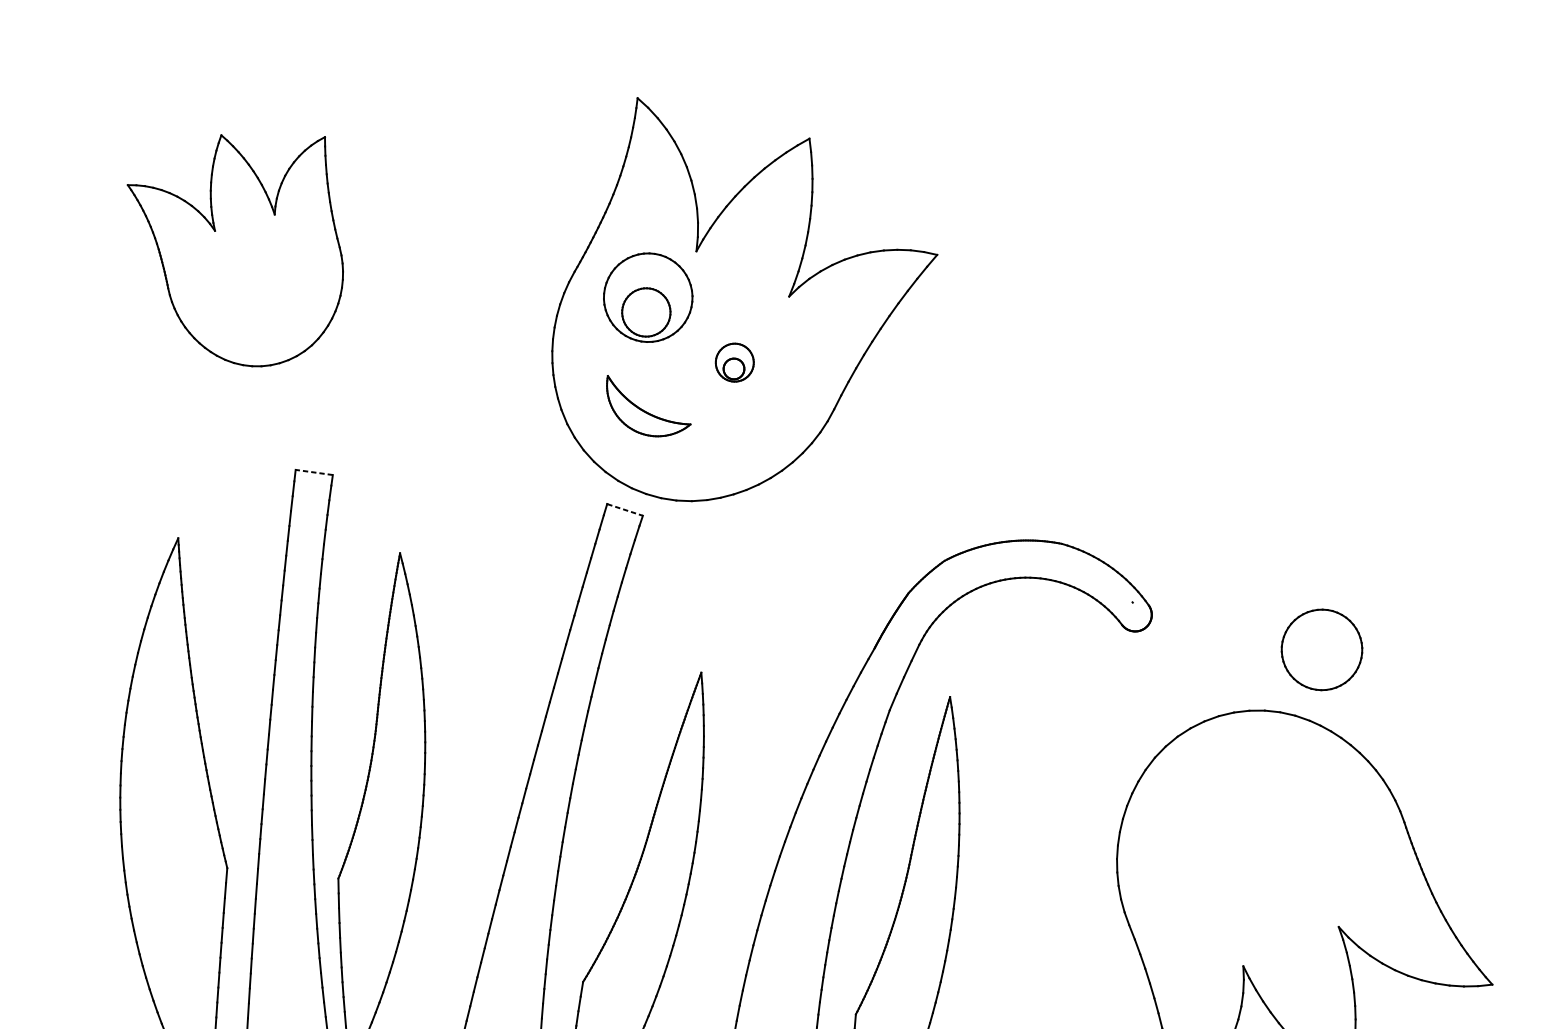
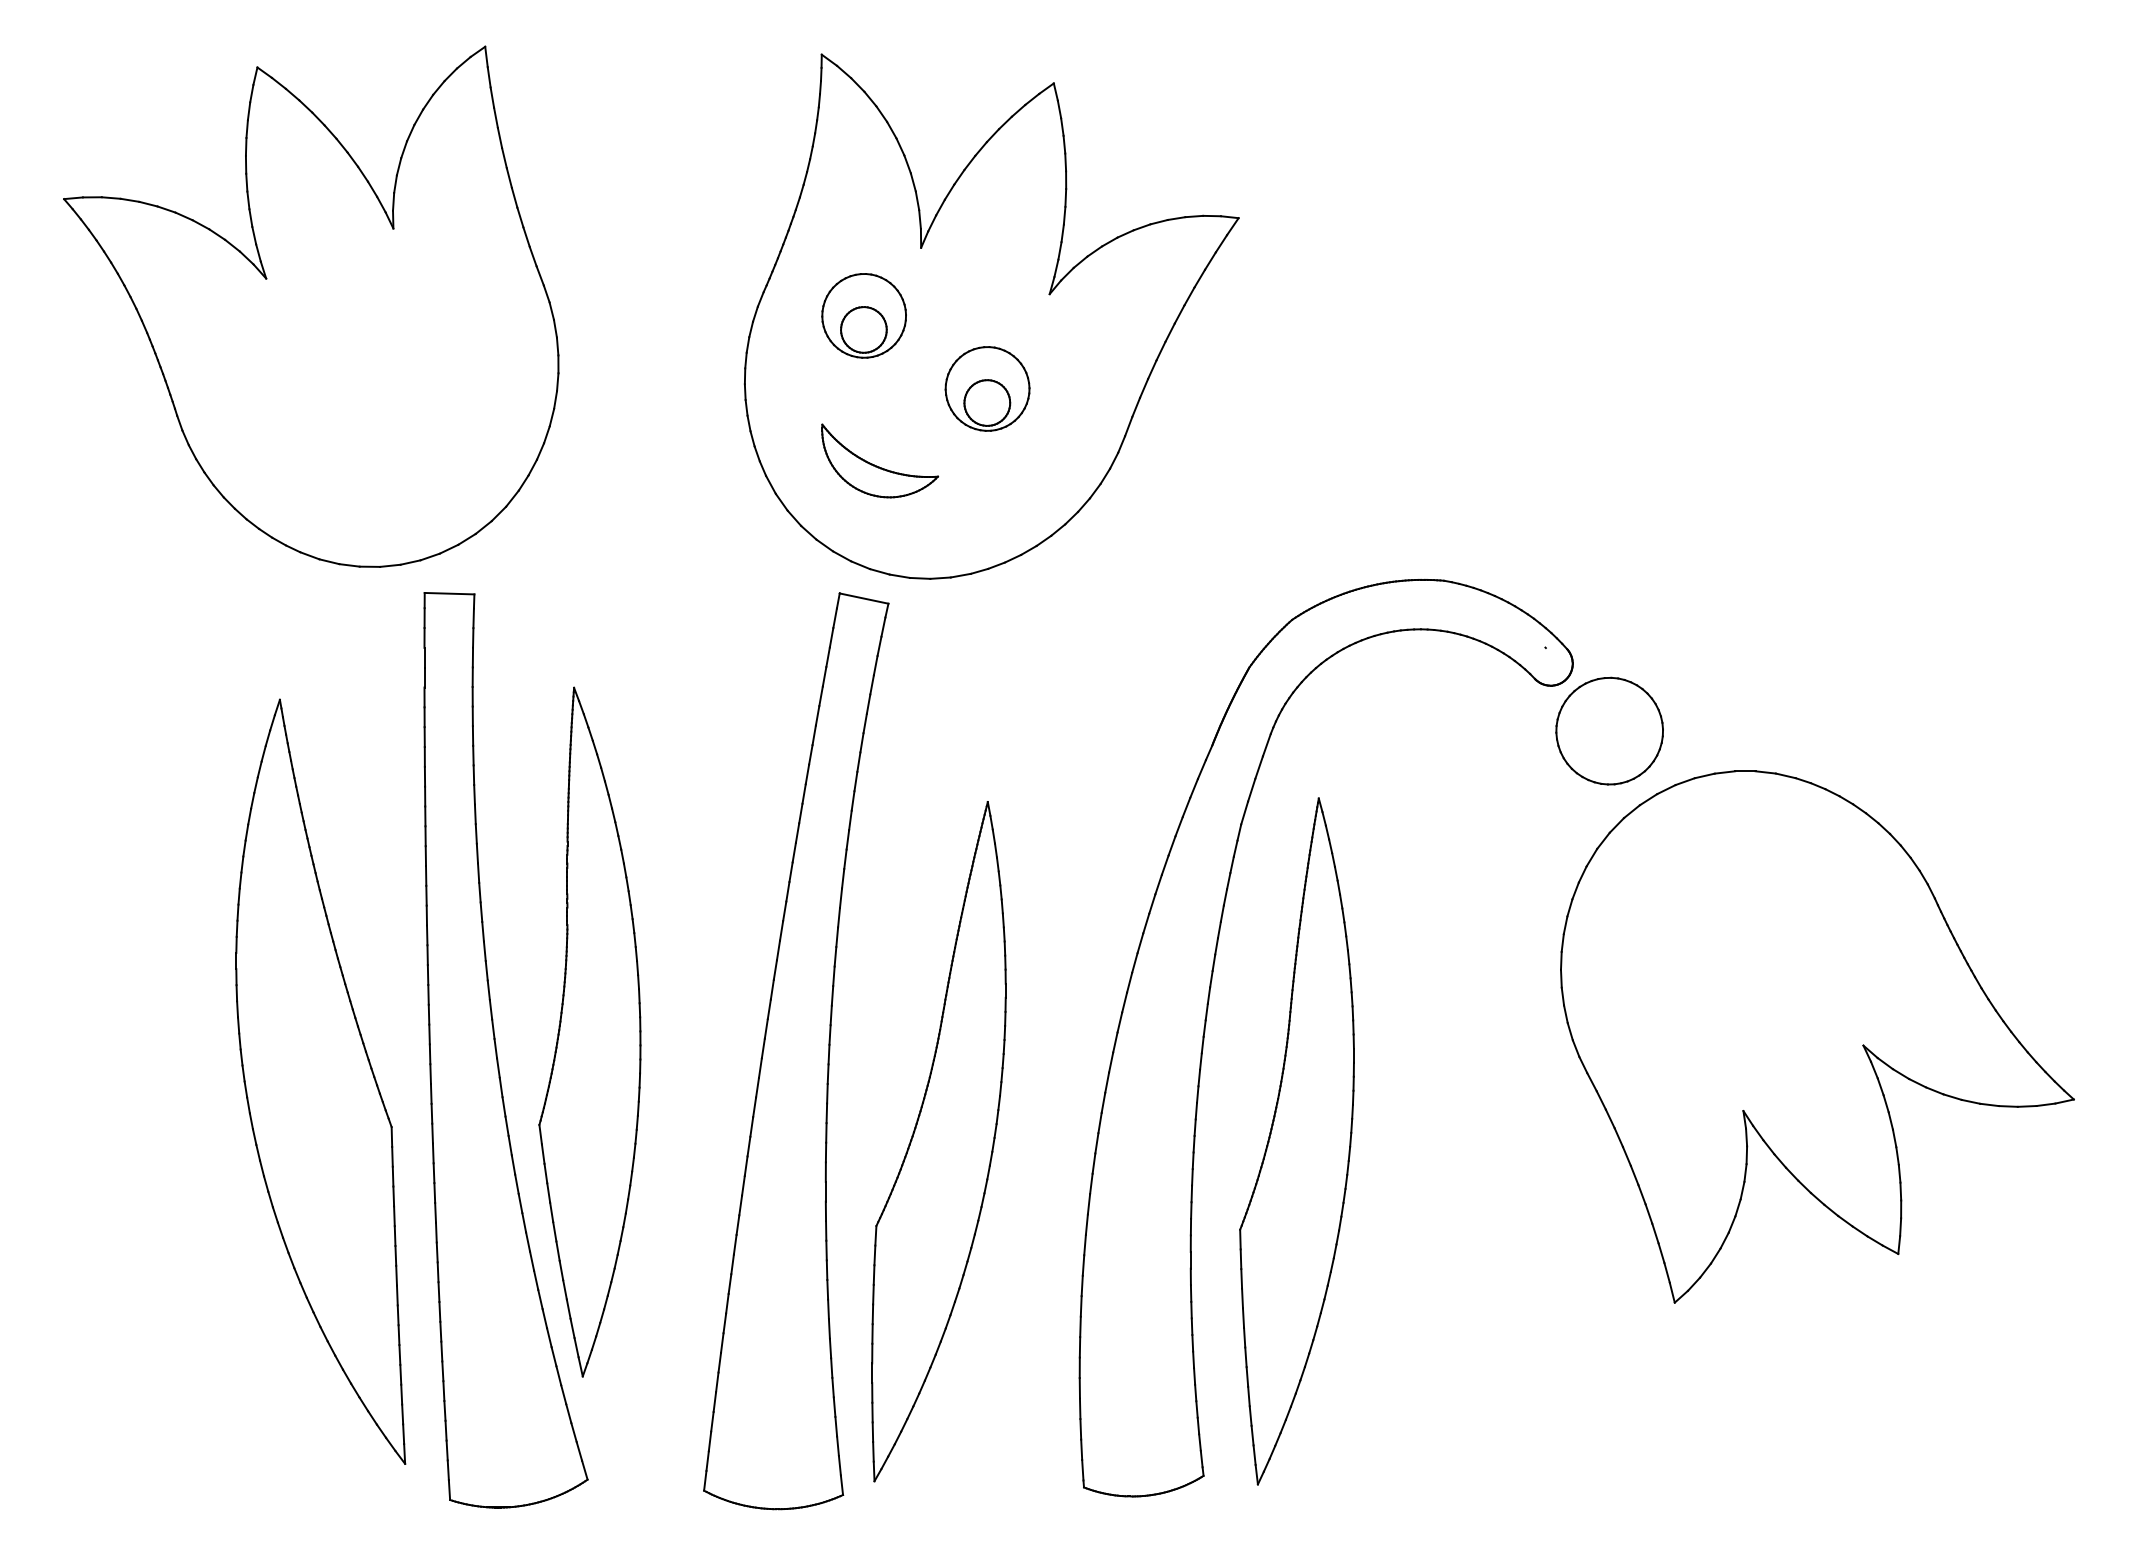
part: (234, 245) -> (311, 306), size x1.67
part: (647, 297) -> (863, 315), size x0.71
part: (734, 362) -> (987, 388), size x1.67
line: (314, 472) -> (449, 593), dashed -> solid
line: (625, 509) -> (864, 598), dashed -> solid
part: (1321, 649) -> (1609, 730), moved

